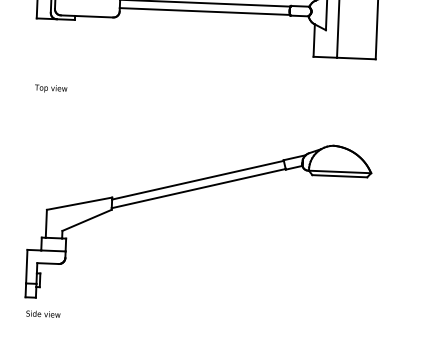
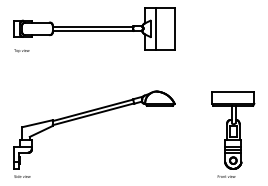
text: (50, 87) -> (21, 50), moved

